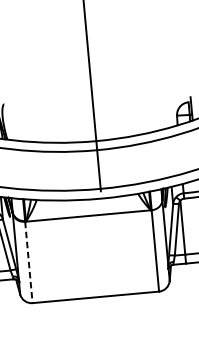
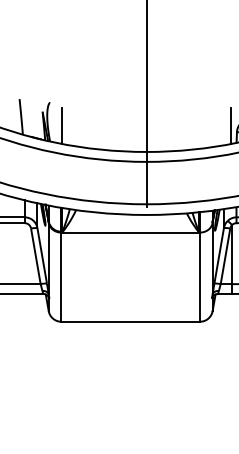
line: (171, 109) -> (231, 125), added
line: (17, 123) -> (62, 125), added
line: (29, 262) -> (61, 277), dashed -> solid

